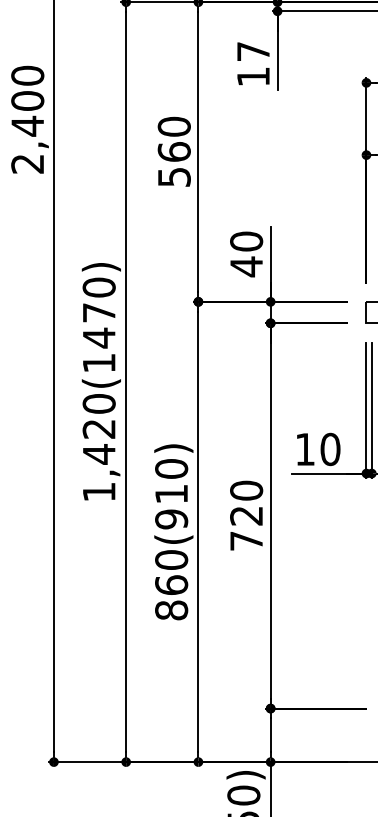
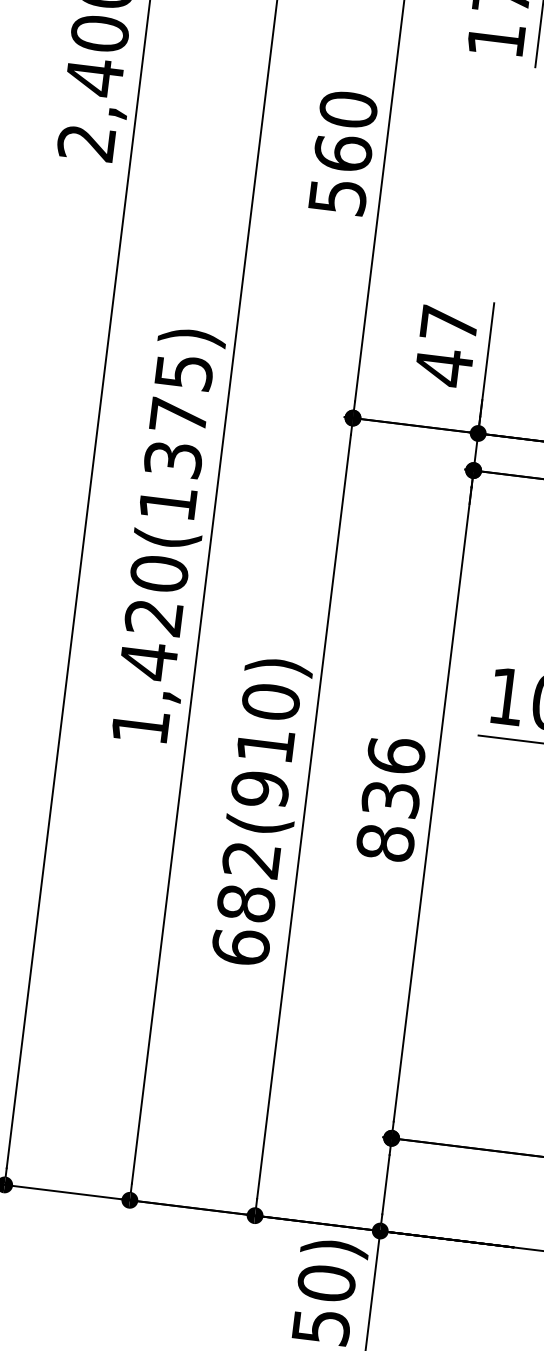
text: (246, 241) -> (449, 323), 40 -> 47
text: (98, 312) -> (177, 415), 1,420(1470) -> 1,420(1375)
text: (246, 515) -> (390, 798), 720 -> 836
text: (171, 585) -> (245, 903), 860(910) -> 682(910)

